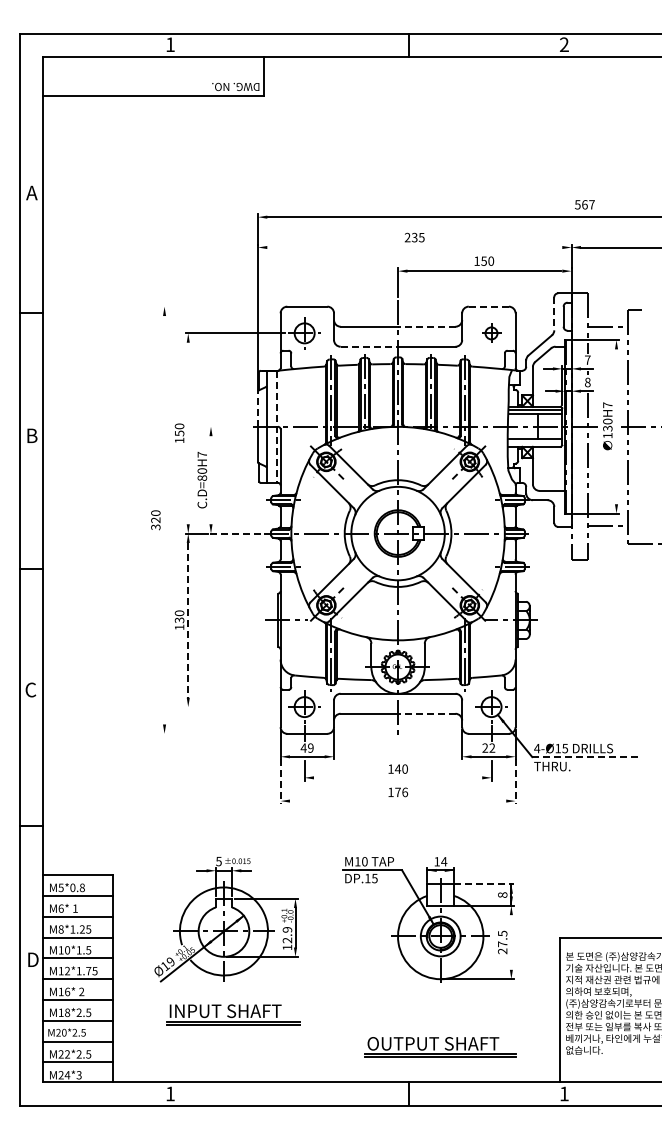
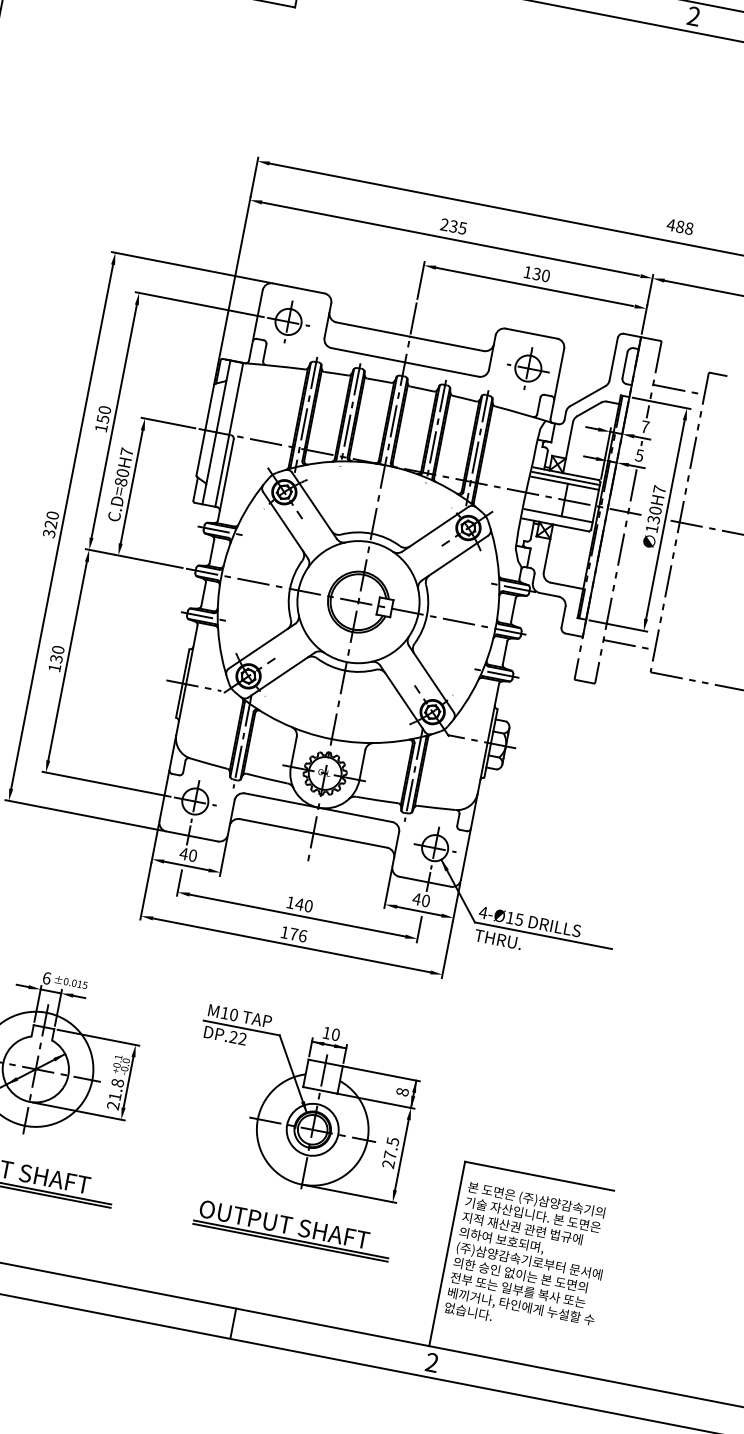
text: (584, 204) -> (679, 226), 567 -> 488
line: (413, 247) -> (449, 238), added
text: (483, 260) -> (536, 273), 150 -> 130
line: (222, 306) -> (189, 266), added
line: (488, 306) -> (531, 333), dashed -> solid
line: (554, 314) -> (613, 360), dashed -> solid
line: (426, 326) -> (446, 343), dashed -> solid
part: (491, 333) -> (528, 368), size x1.67
line: (369, 346) -> (368, 354), dashed -> solid
text: (587, 382) -> (639, 455), 8 -> 5
line: (257, 409) -> (209, 407), dashed -> solid
line: (229, 426) -> (168, 422), added
line: (616, 426) -> (665, 519), added
line: (276, 427) -> (228, 435), dashed -> solid
line: (188, 433) -> (114, 421), added
line: (211, 480) -> (132, 487), added
line: (164, 520) -> (62, 527), added
line: (234, 533) -> (148, 561), dashed -> solid
line: (188, 620) -> (67, 661), dashed -> solid
line: (235, 707) -> (106, 784), added
line: (426, 713) -> (350, 840), dashed -> solid
line: (222, 733) -> (83, 814), added
text: (310, 747) -> (192, 854), 49 -> 40
text: (488, 747) -> (421, 899), 22 -> 40
line: (586, 757) -> (544, 936), dashed -> solid
line: (397, 777) -> (296, 915), added
line: (280, 782) -> (145, 892), dashed -> solid
line: (515, 782) -> (447, 950), dashed -> solid
line: (397, 801) -> (290, 945), added
text: (218, 861) -> (46, 978), 5 -> 6
text: (444, 861) -> (336, 1034), 14 -> 10
text: (371, 878) -> (238, 1038), DP.15 -> DP.22
line: (484, 884) -> (381, 1074), dashed -> solid
text: (287, 938) -> (115, 1094), 12.9 -> 21.8
line: (511, 942) -> (402, 1155), added
part: (440, 1047) -> (292, 1231), moved
text: (564, 1093) -> (432, 1362), 1 -> 2

